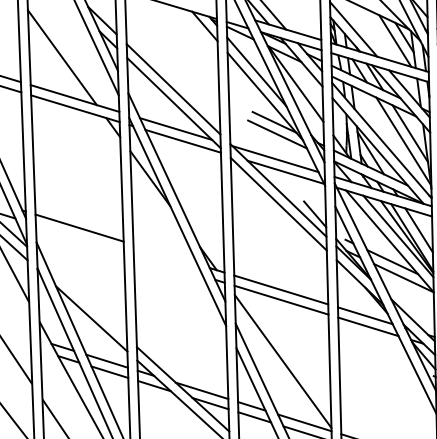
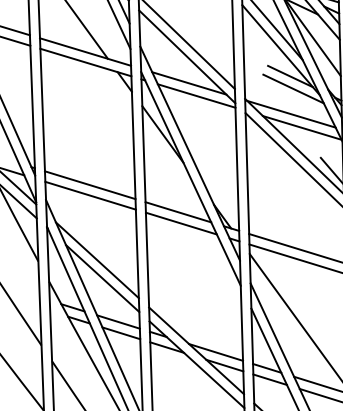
line: (79, 237) -> (90, 194), added
line: (165, 254) -> (178, 212), added
line: (167, 265) -> (180, 223), added
line: (86, 301) -> (97, 260), added

